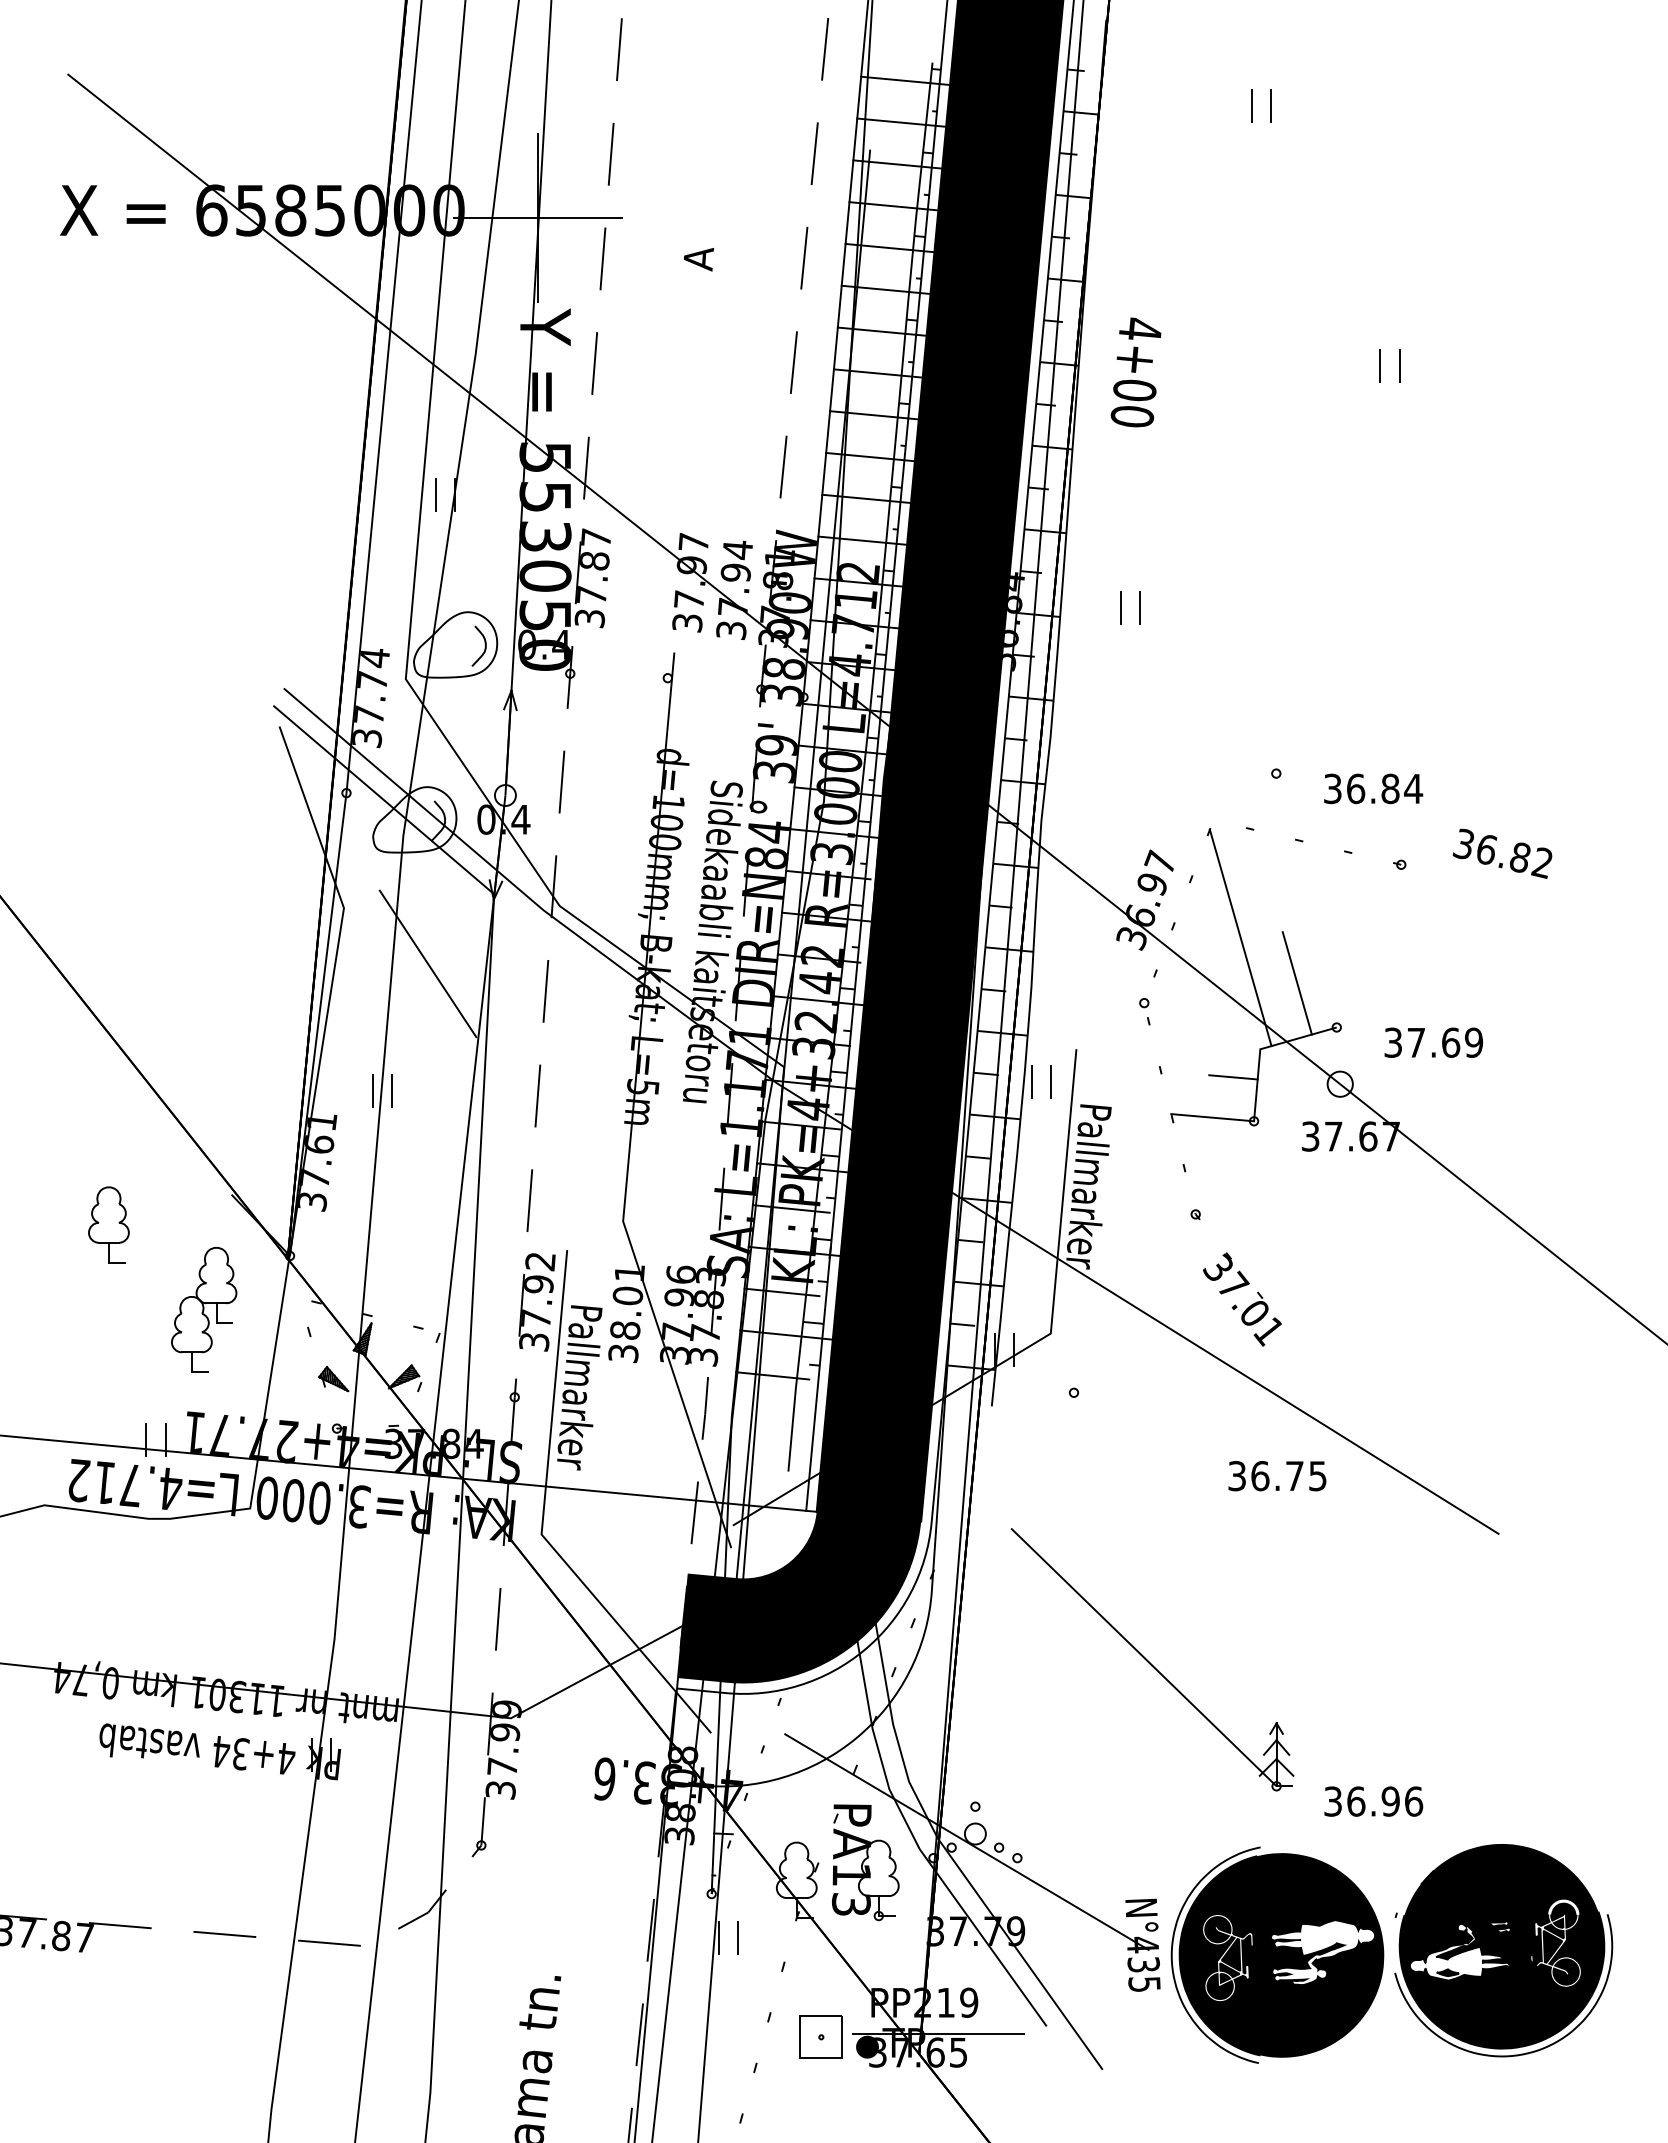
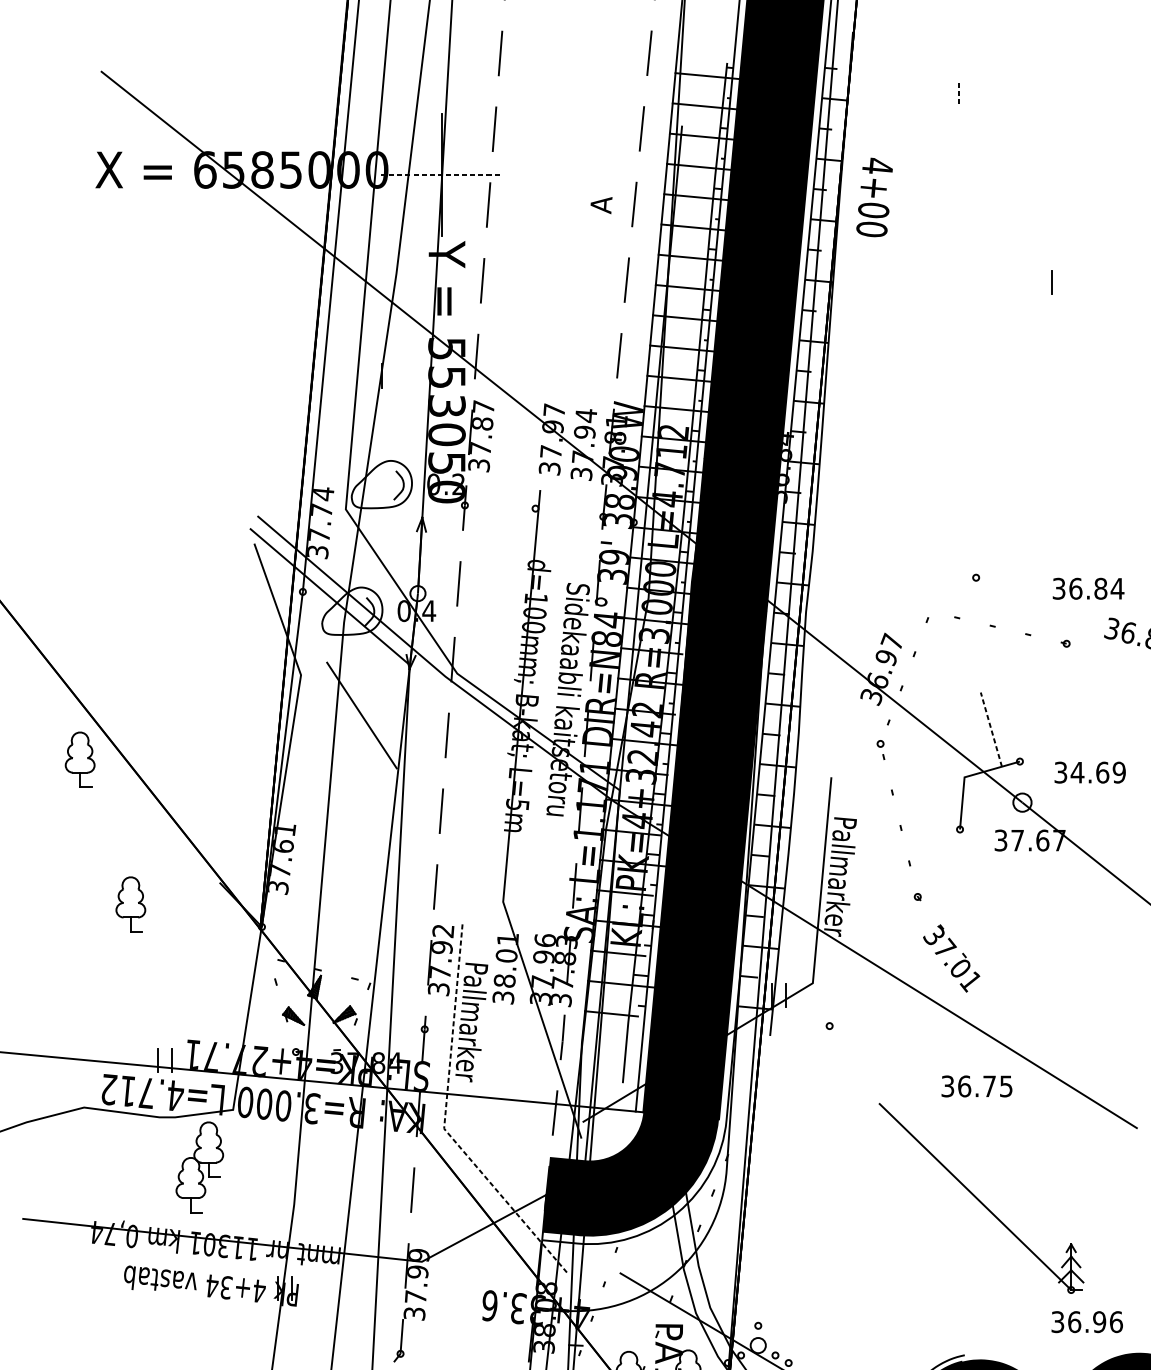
line: (1251, 106) -> (958, 94), solid -> dashed
line: (1271, 106) -> (972, 94), removed
line: (538, 217) -> (441, 175), solid -> dashed
text: (698, 259) -> (601, 205), moved
line: (1399, 365) -> (1065, 282), removed
text: (1135, 372) -> (874, 197), moved
line: (436, 495) -> (368, 376), removed
line: (1120, 607) -> (863, 457), removed
line: (1140, 607) -> (877, 457), removed
text: (561, 644) -> (458, 484), 0.4 -> 0.2
text: (1373, 788) -> (1088, 588), moved
line: (1240, 937) -> (950, 696), removed
line: (1297, 982) -> (991, 729), solid -> dashed
part: (38, 1024) -> (79, 759), added
text: (1415, 1042) -> (1076, 772), 37.69 -> 34.69
line: (1233, 1077) -> (945, 797), removed
line: (1032, 1081) -> (799, 800), removed
line: (1051, 1081) -> (813, 800), removed
line: (373, 1091) -> (322, 807), removed
line: (392, 1091) -> (336, 807), removed
line: (1212, 1117) -> (929, 826), removed
part: (204, 1309) -> (200, 1167), moved
line: (542, 1522) -> (444, 1120), solid -> dashed
part: (1152, 1659) -> (981, 1198), moved
text: (1373, 1801) -> (1087, 1322), moved

